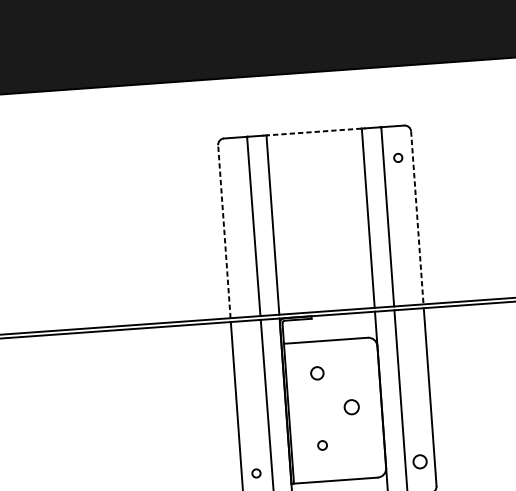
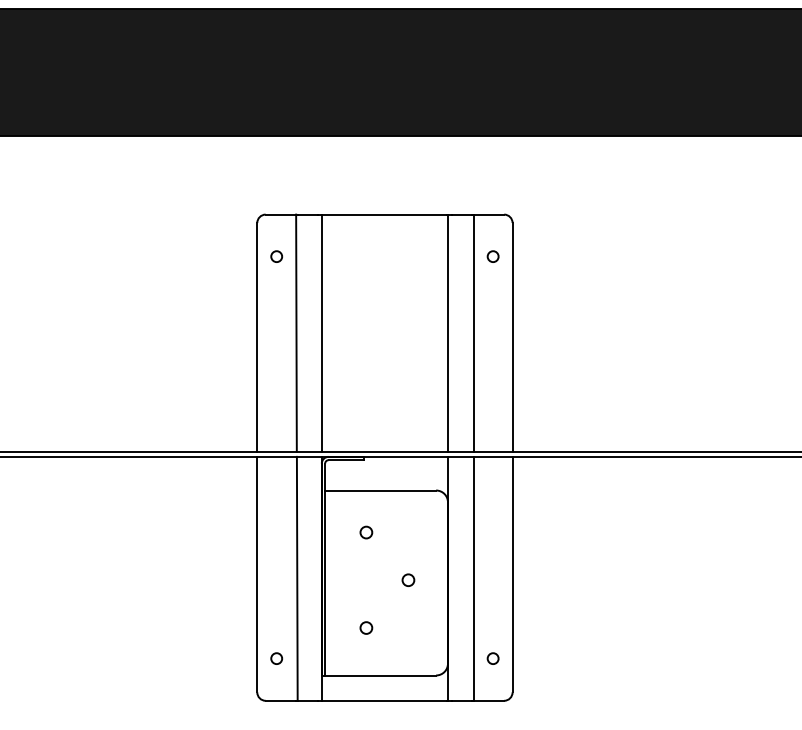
line: (313, 131) -> (384, 214), dashed -> solid
circle: (234, 169) -> (276, 256), added
line: (417, 217) -> (512, 337), dashed -> solid
line: (224, 231) -> (257, 336), dashed -> solid
circle: (317, 373) -> (366, 532), size x0.71
circle: (351, 406) -> (408, 579), size x0.62
circle: (419, 461) -> (492, 658), size x0.62

